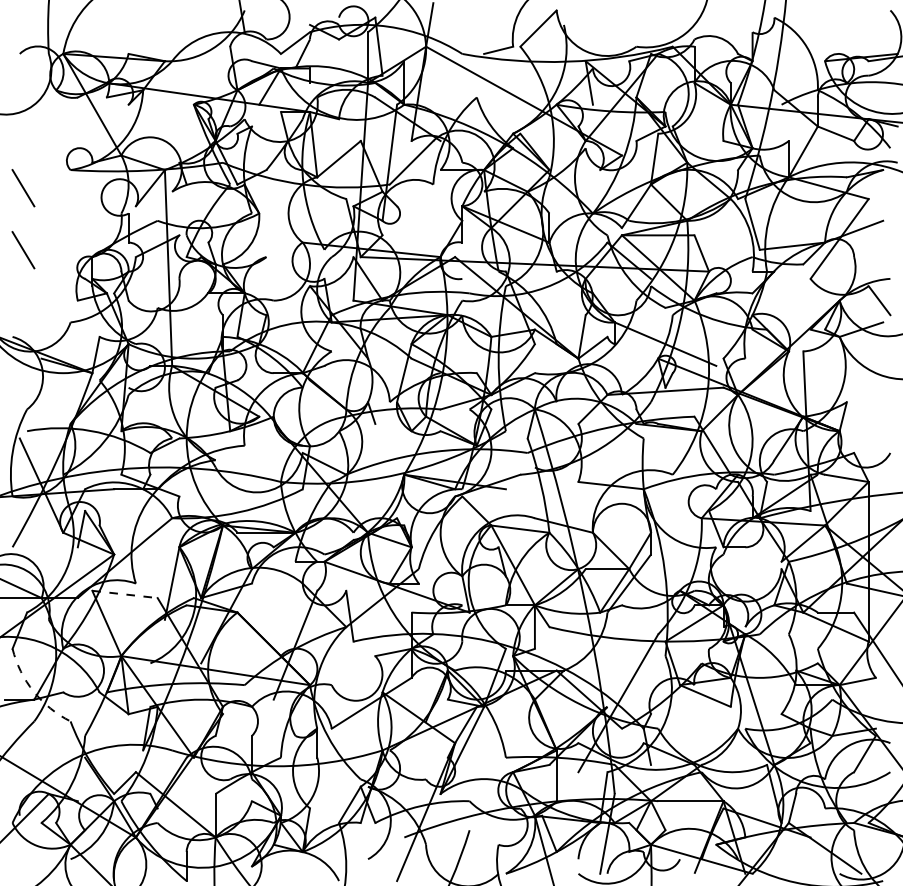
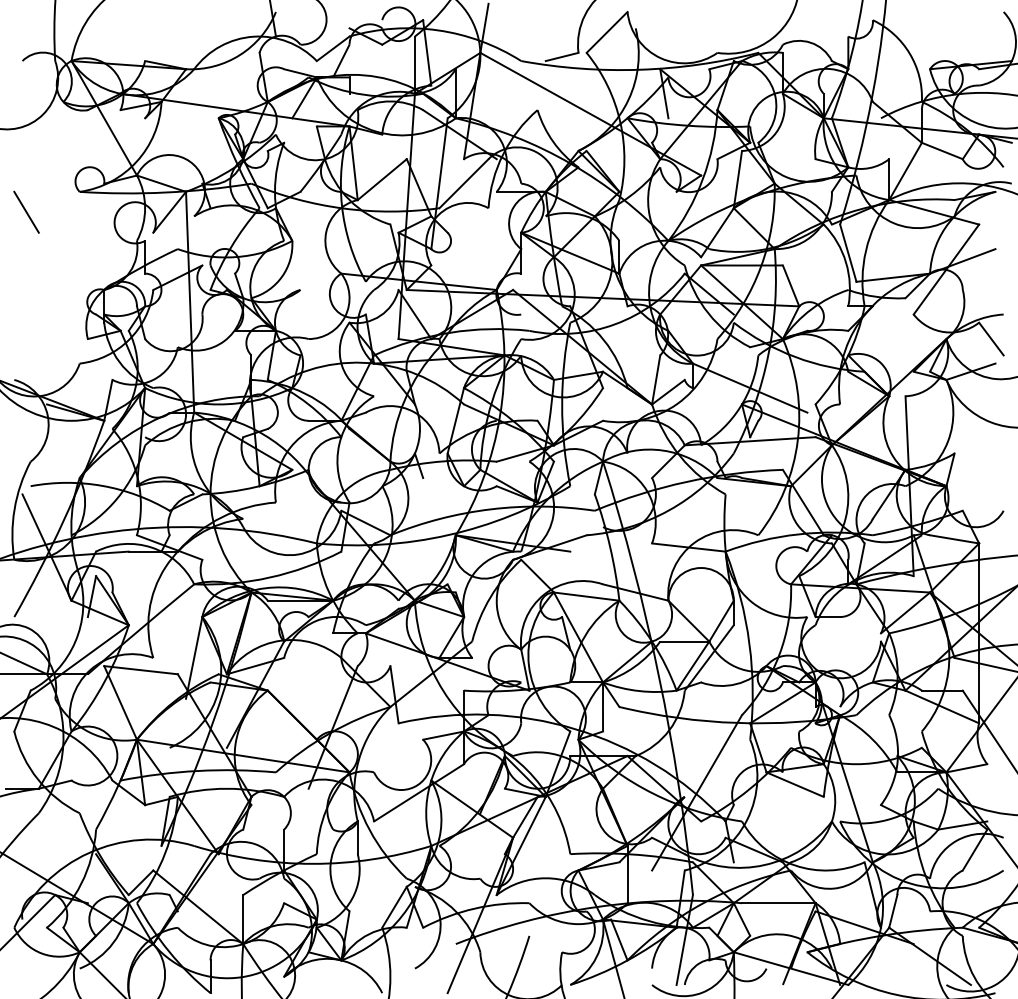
line: (23, 250) -> (26, 282), removed
line: (125, 594) -> (141, 670), dashed -> solid
arc: (33, 691) -> (37, 779), dashed -> solid

